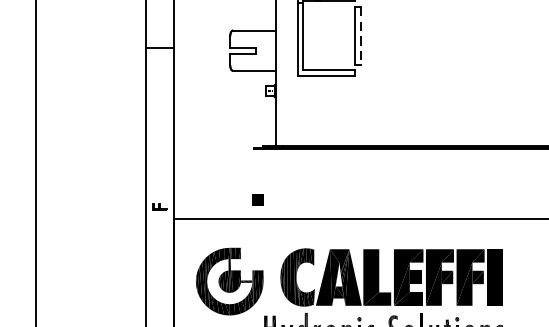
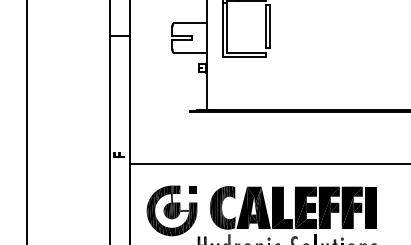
line: (361, 35) -> (270, 26), dashed -> solid
part: (257, 199) -> (192, 189), moved

